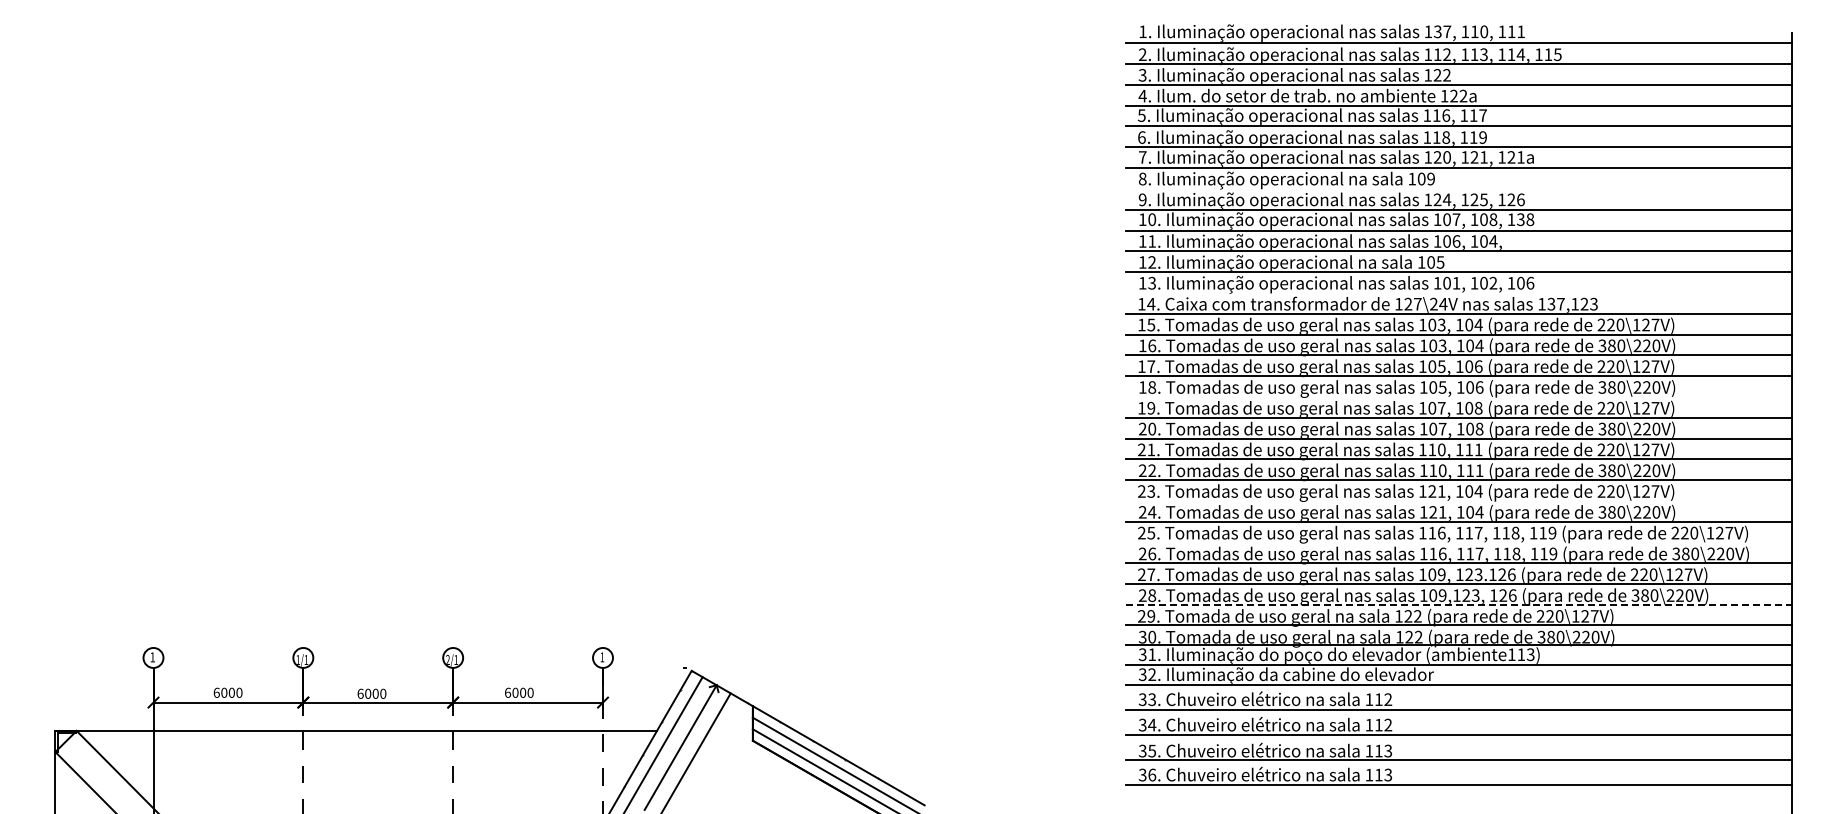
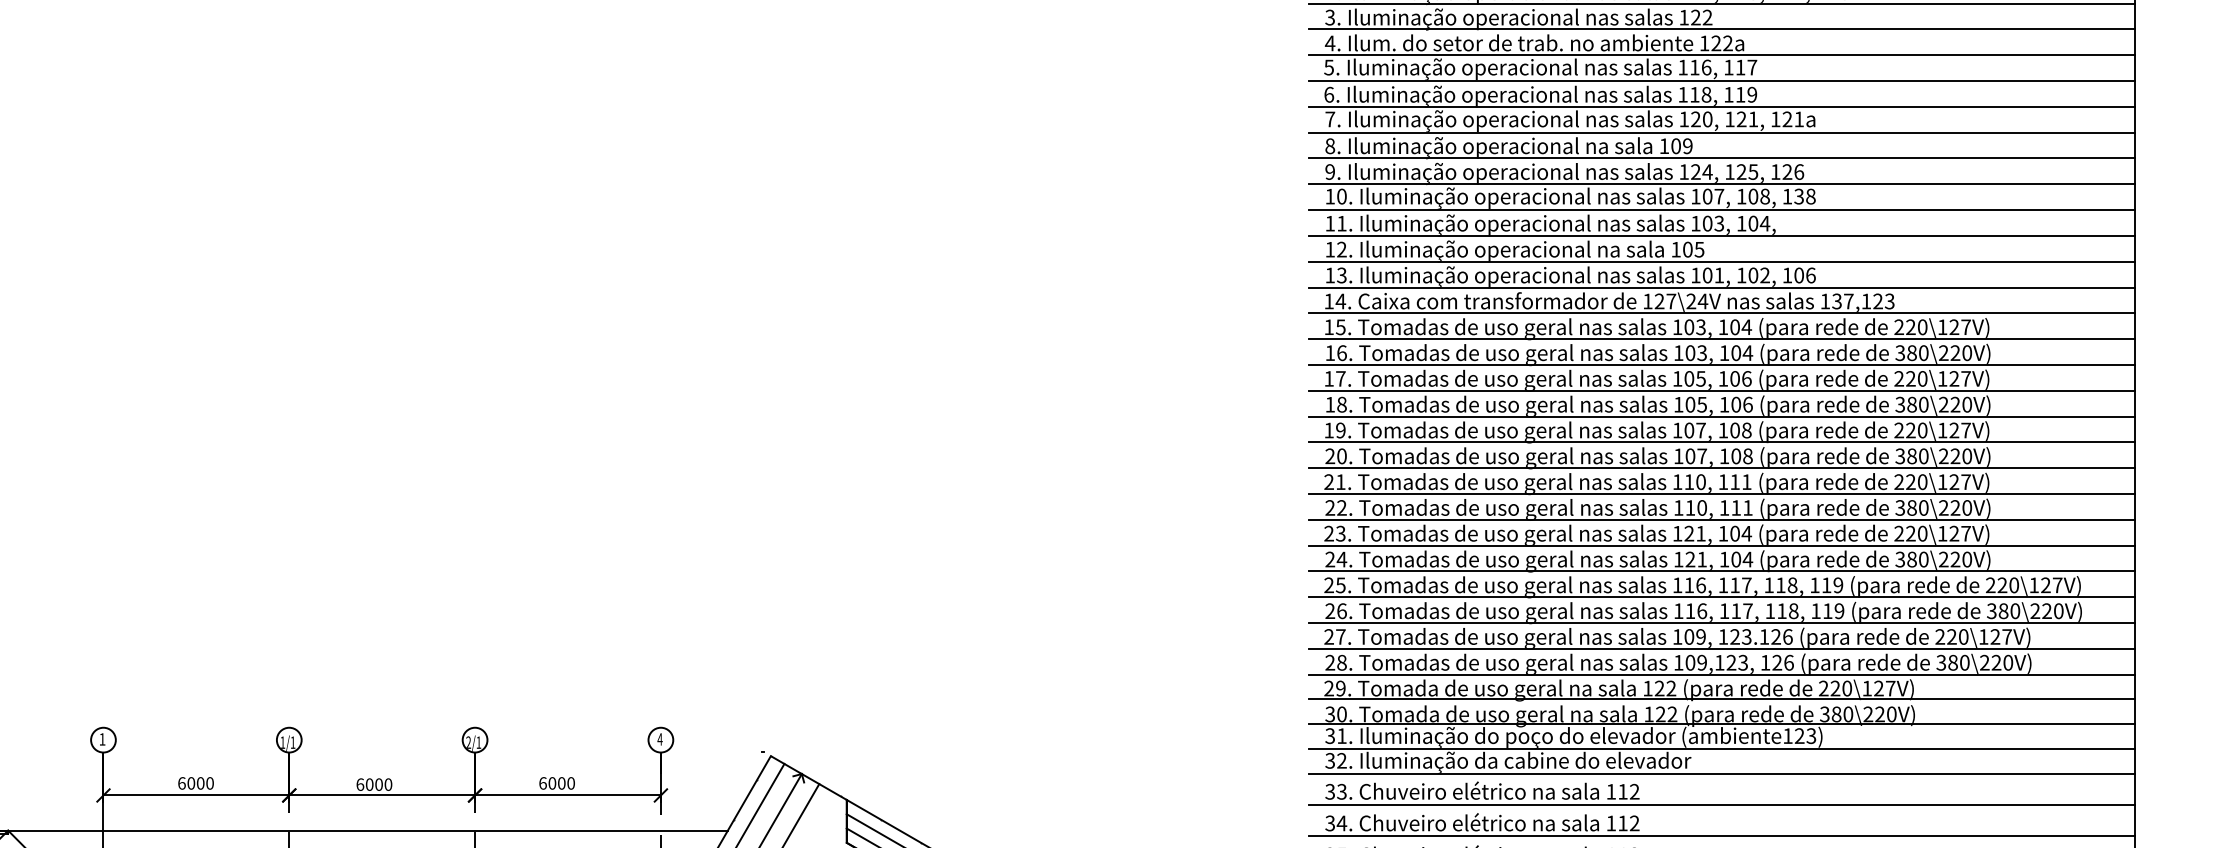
line: (1458, 188) -> (1721, 157), added
text: (1456, 241) -> (1719, 223), 106, -> 103,
line: (1458, 292) -> (1721, 286), added
line: (1458, 397) -> (1721, 417), added
line: (1458, 501) -> (1721, 546), added
line: (1458, 542) -> (1721, 596), added
line: (1458, 605) -> (1721, 675), dashed -> solid
text: (1521, 654) -> (1799, 735), (ambiente113) -> (ambiente123)
text: (602, 657) -> (660, 739), 1 -> 4

